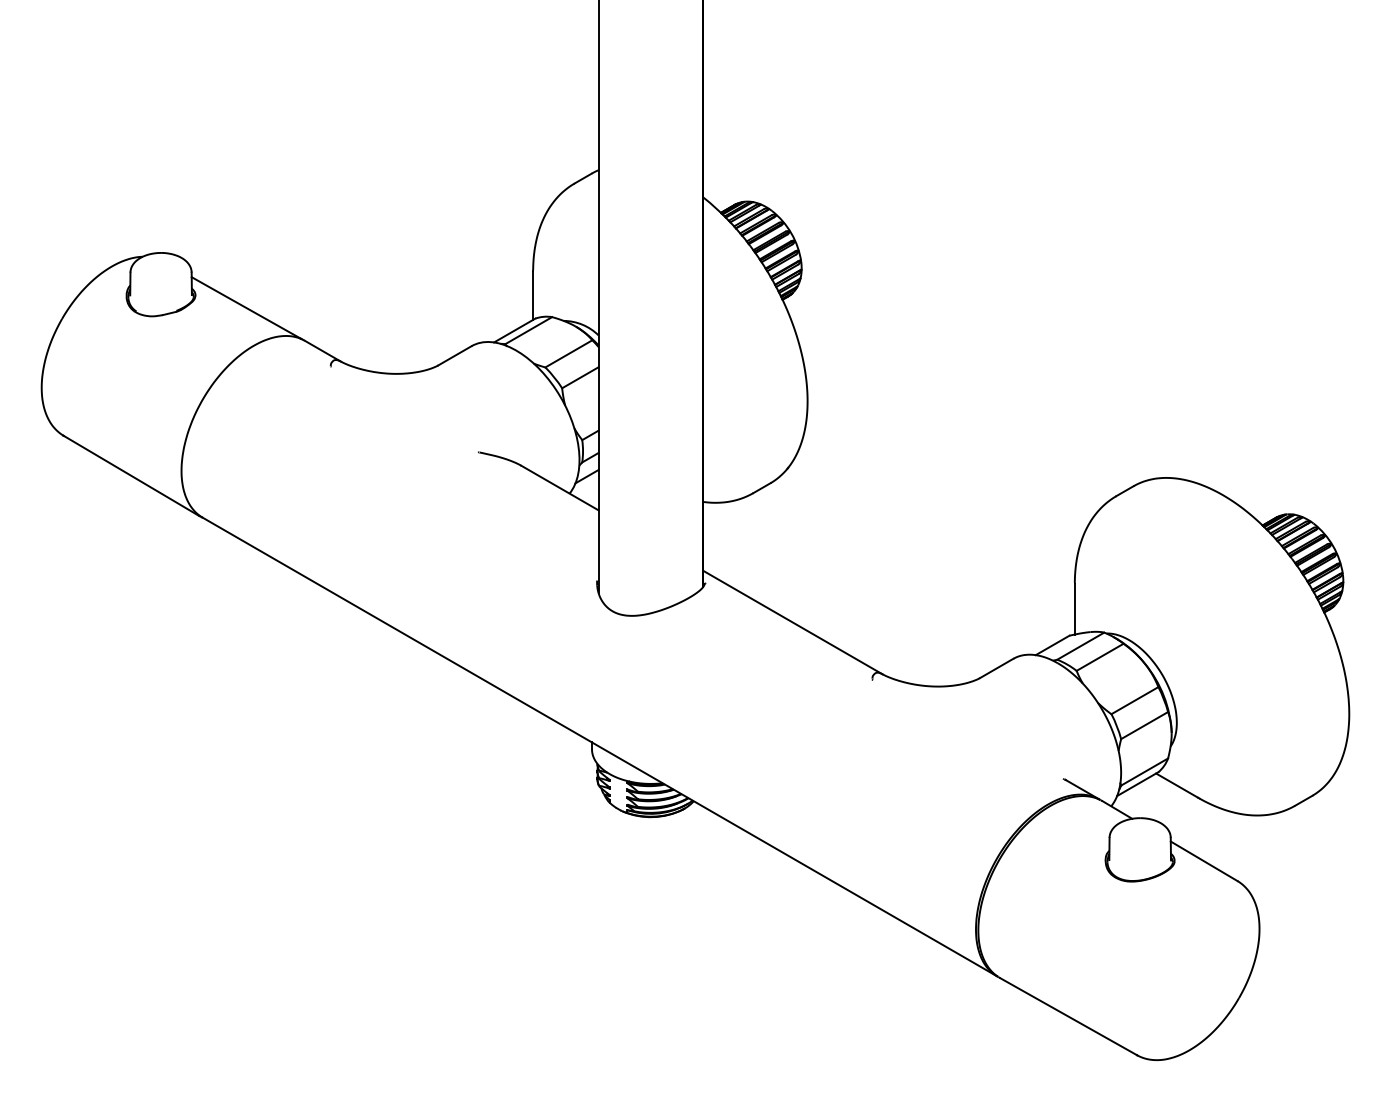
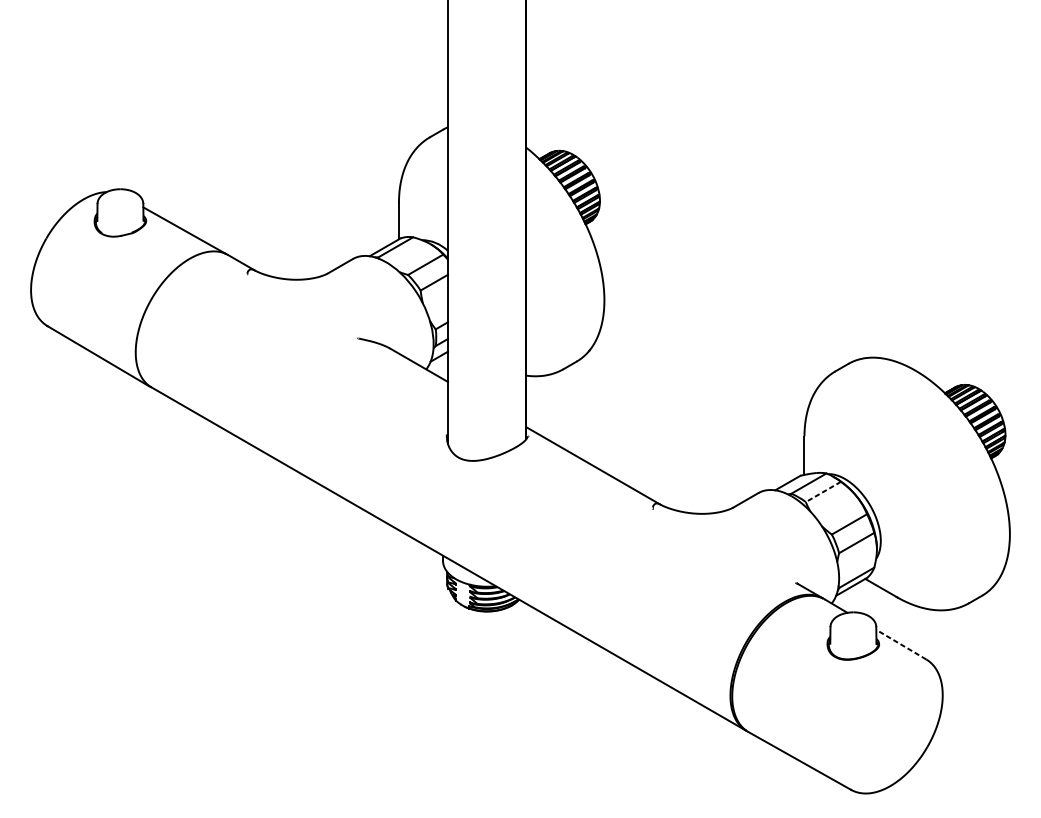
line: (1099, 657) -> (822, 492), solid -> dashed
line: (1204, 861) -> (901, 644), solid -> dashed

